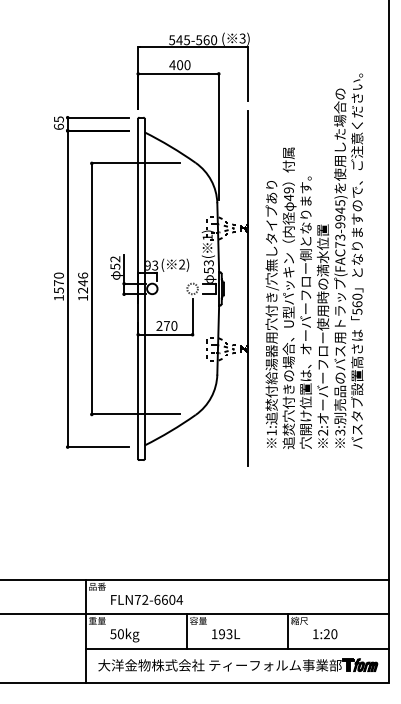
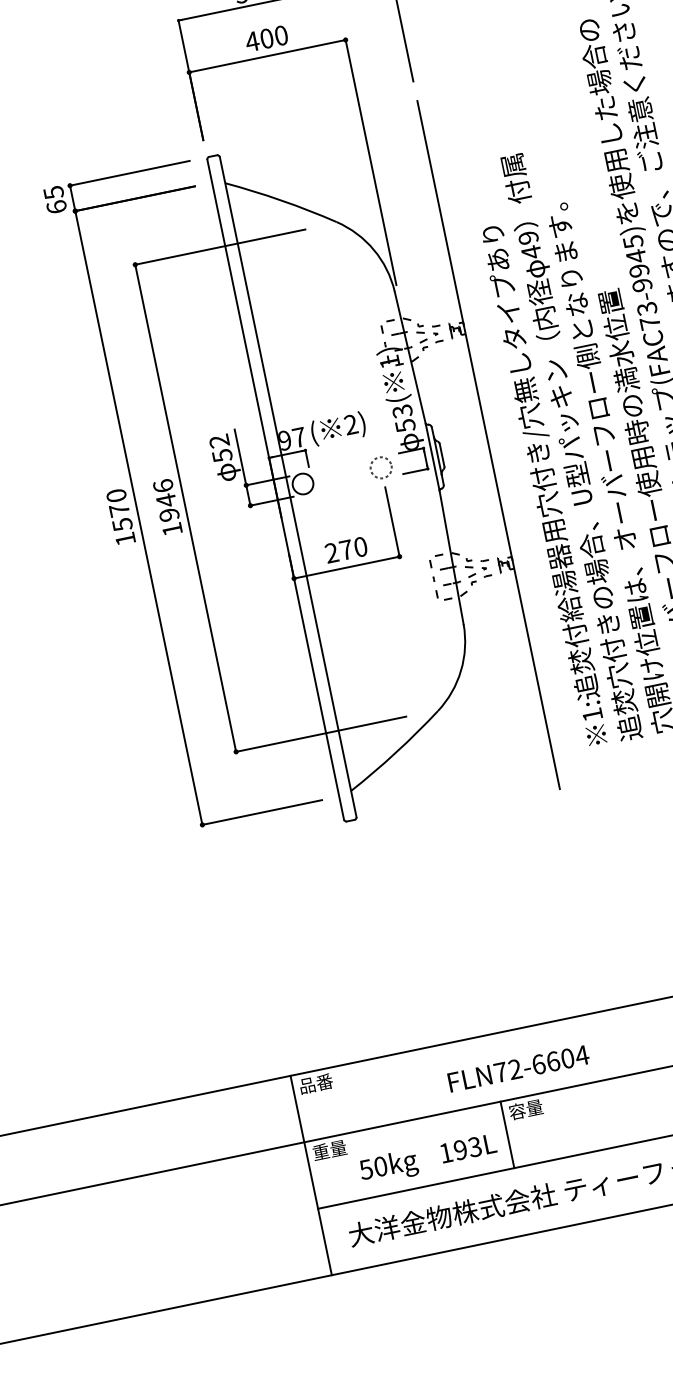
text: (155, 265) -> (299, 437), 93 -> 97
text: (83, 290) -> (170, 514), 1246 -> 1946
text: (147, 599) -> (519, 1067), moved
text: (226, 634) -> (469, 1148), moved

